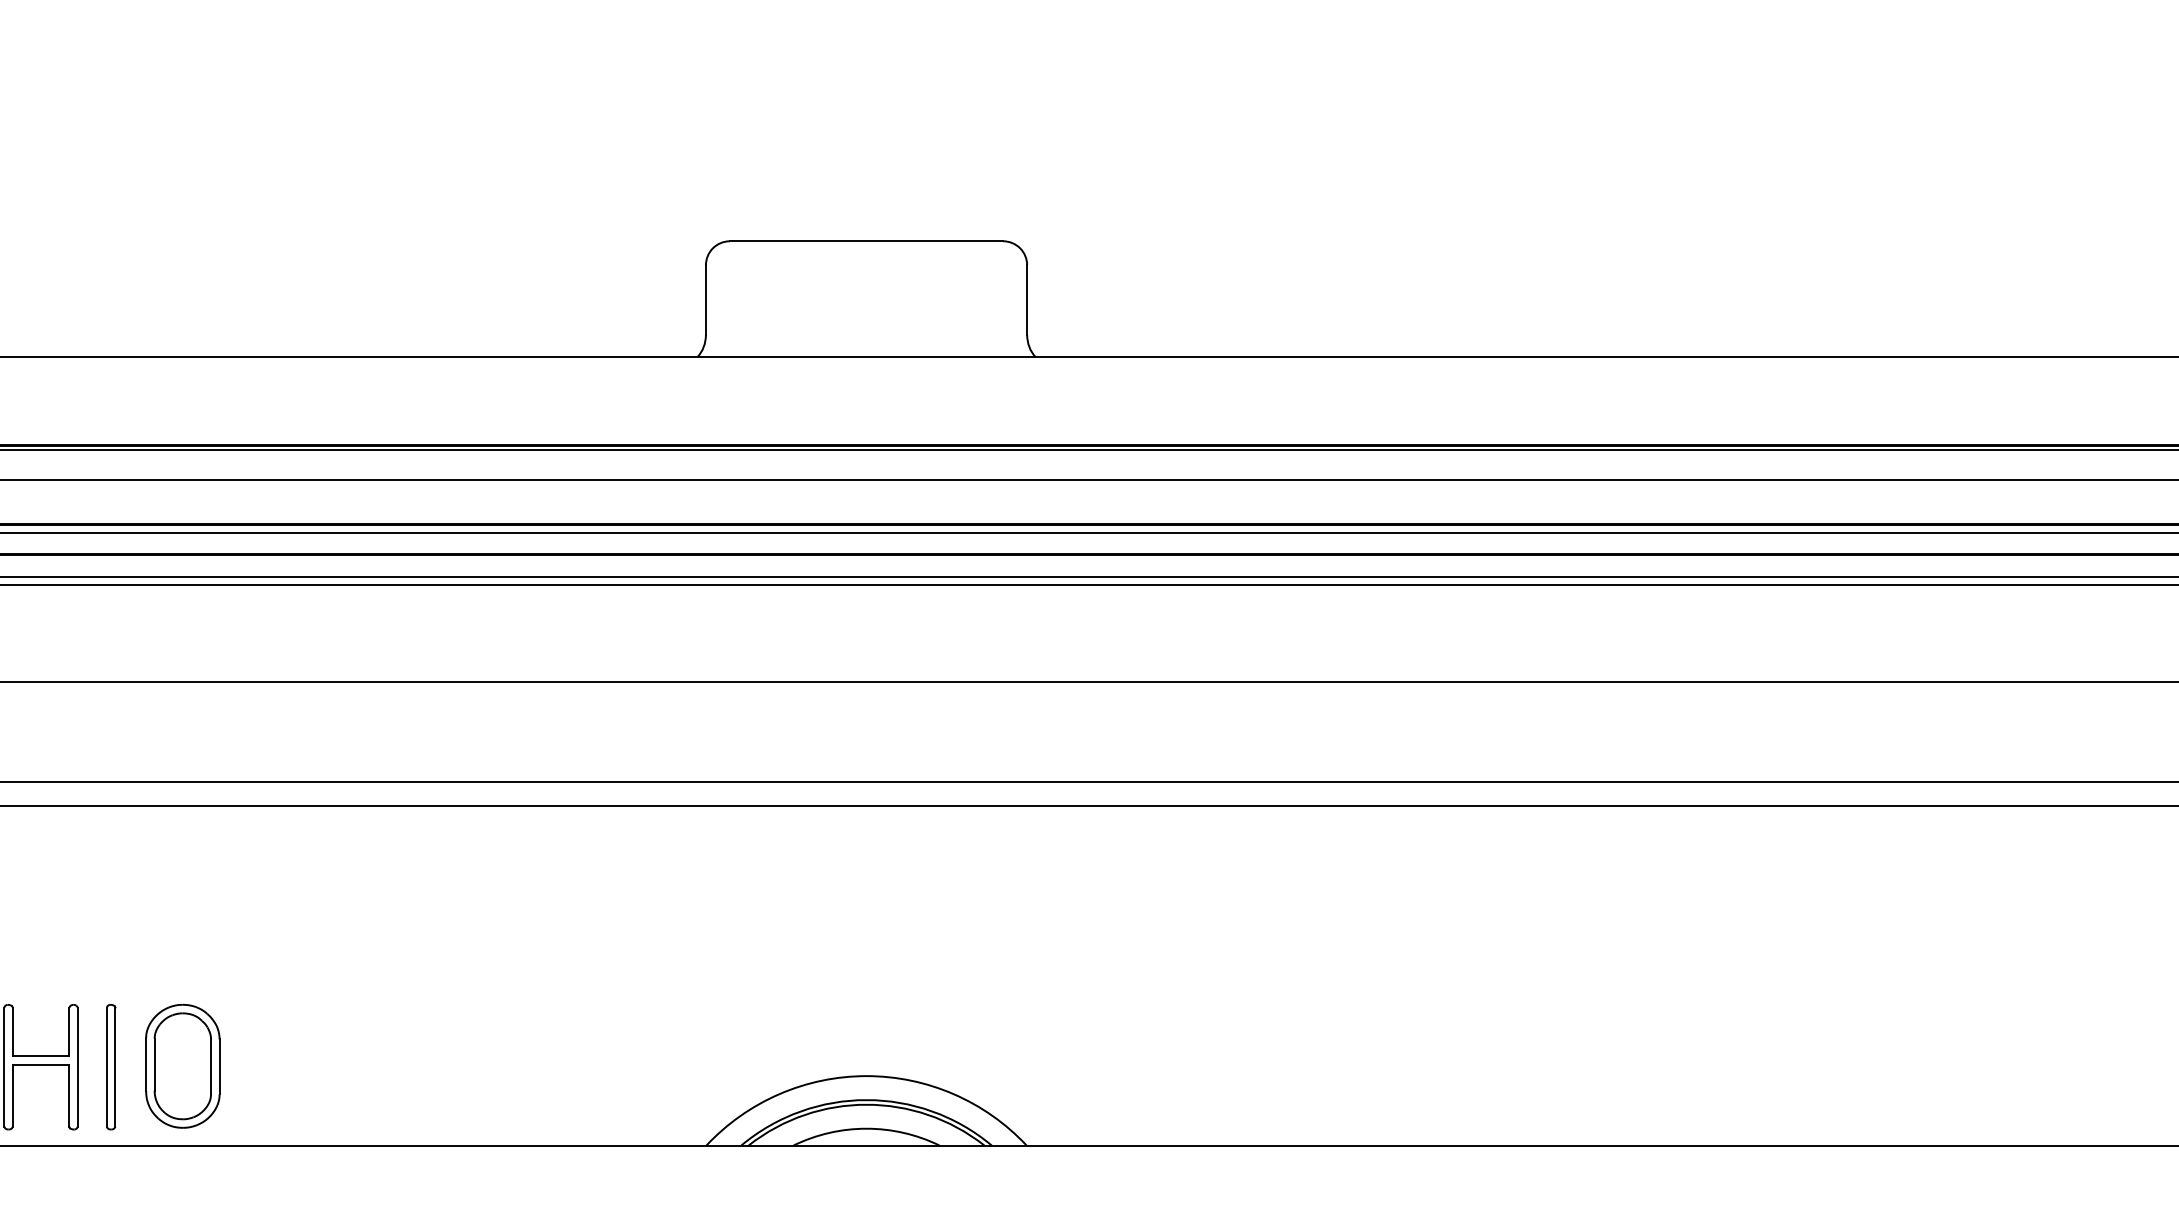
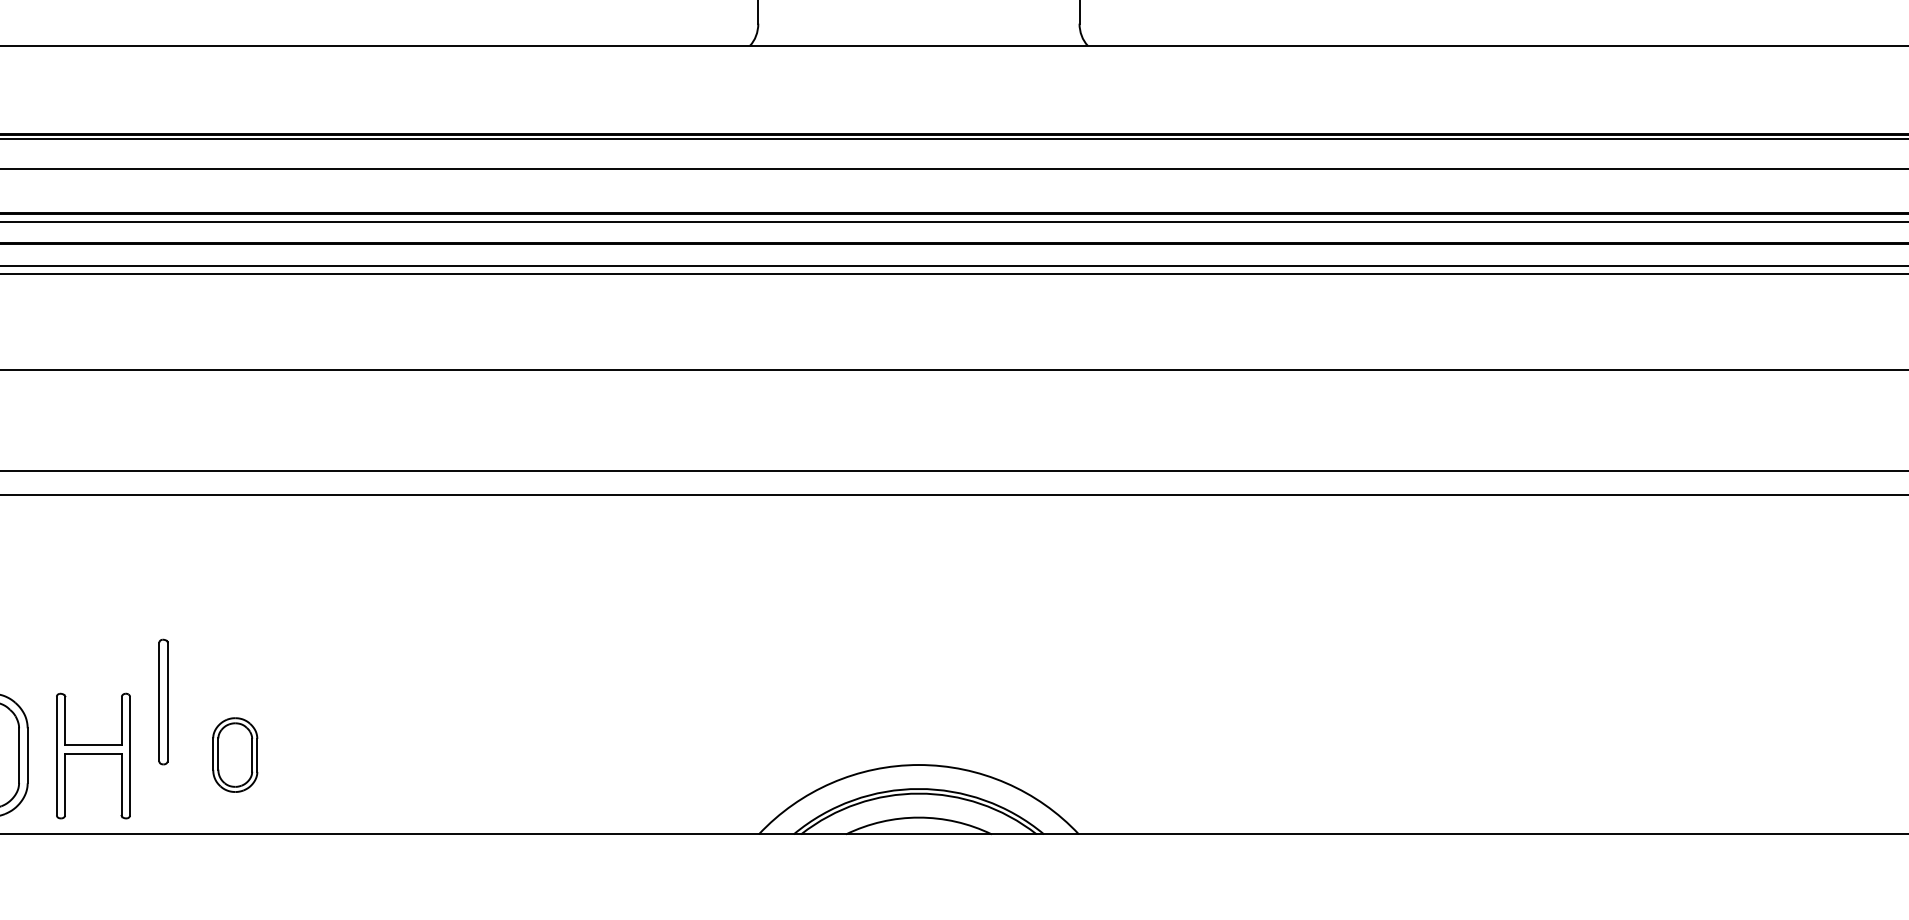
part: (182, 1065) -> (234, 754), size x0.6
part: (111, 1066) -> (163, 701), moved

